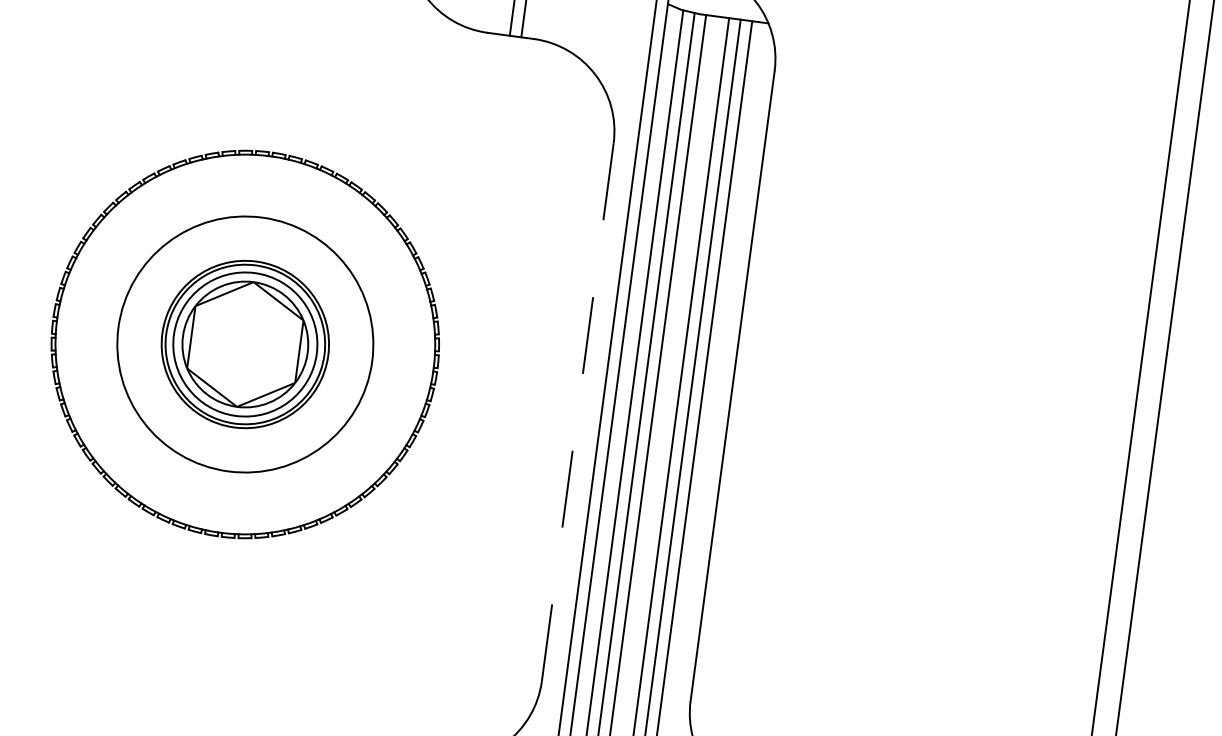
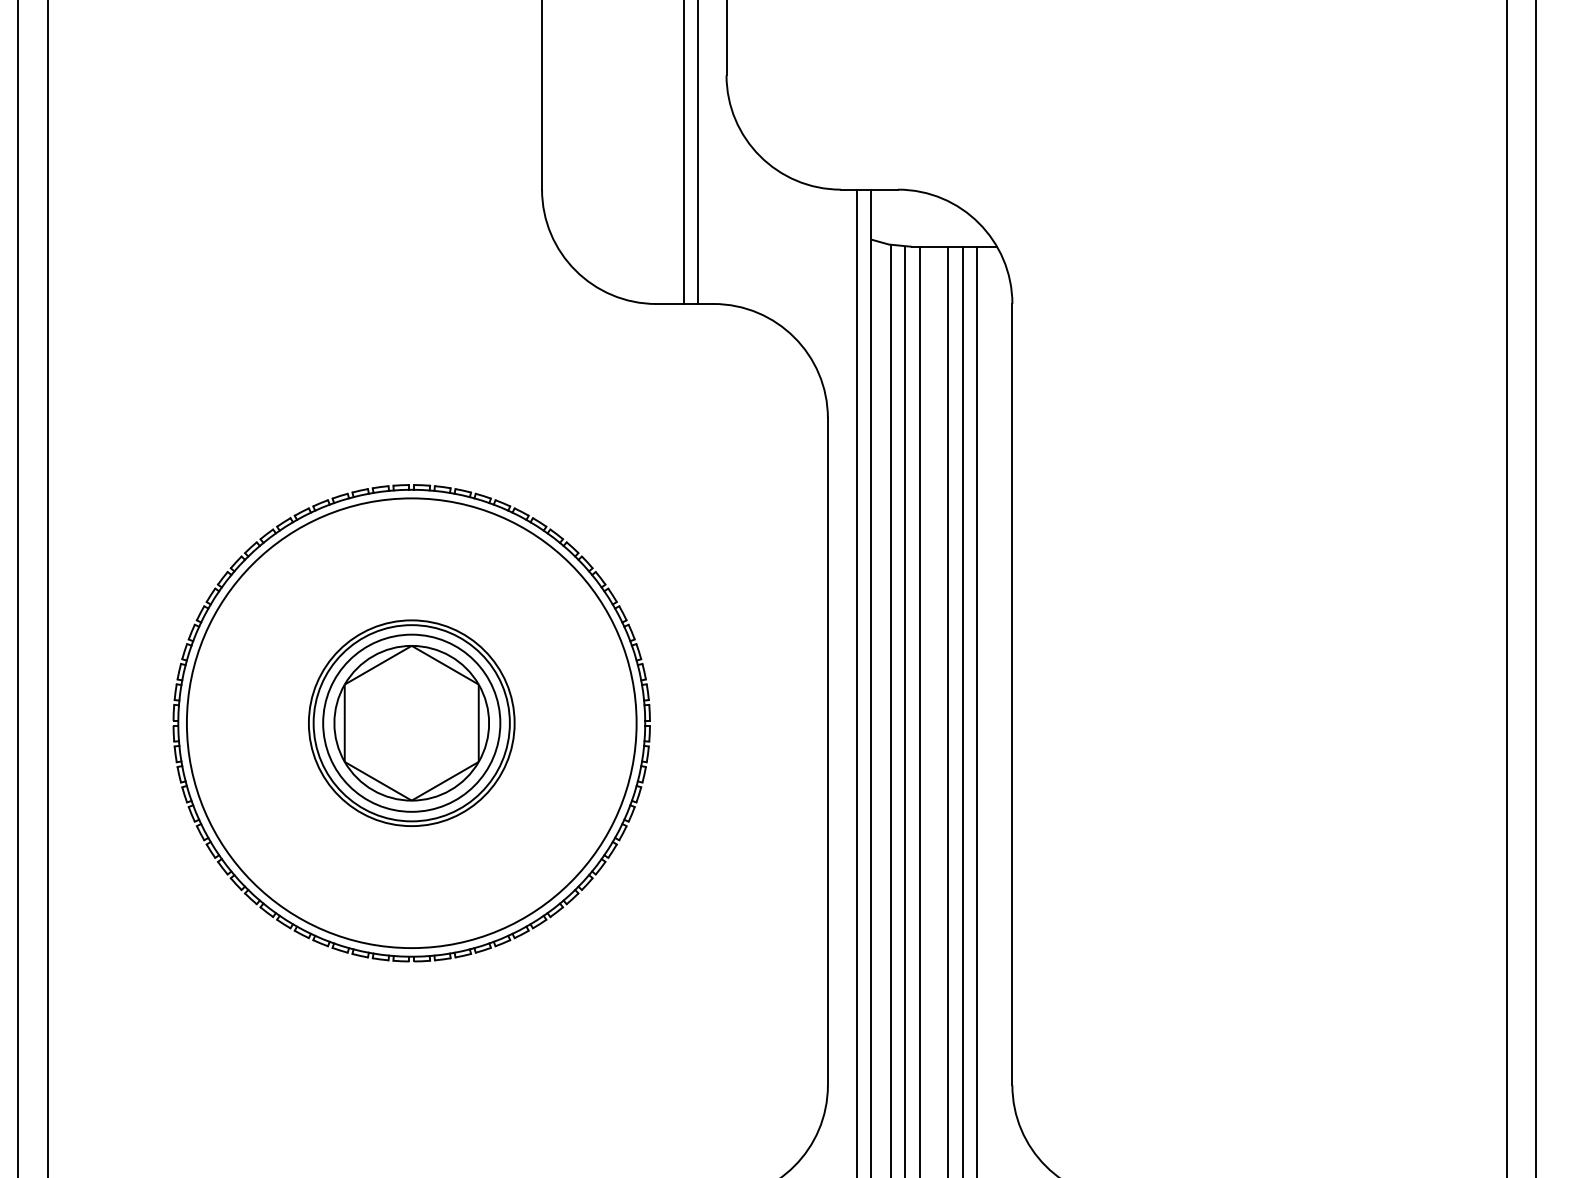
circle: (245, 344) -> (411, 723), size x1.43
line: (577, 412) -> (827, 751), dashed -> solid

